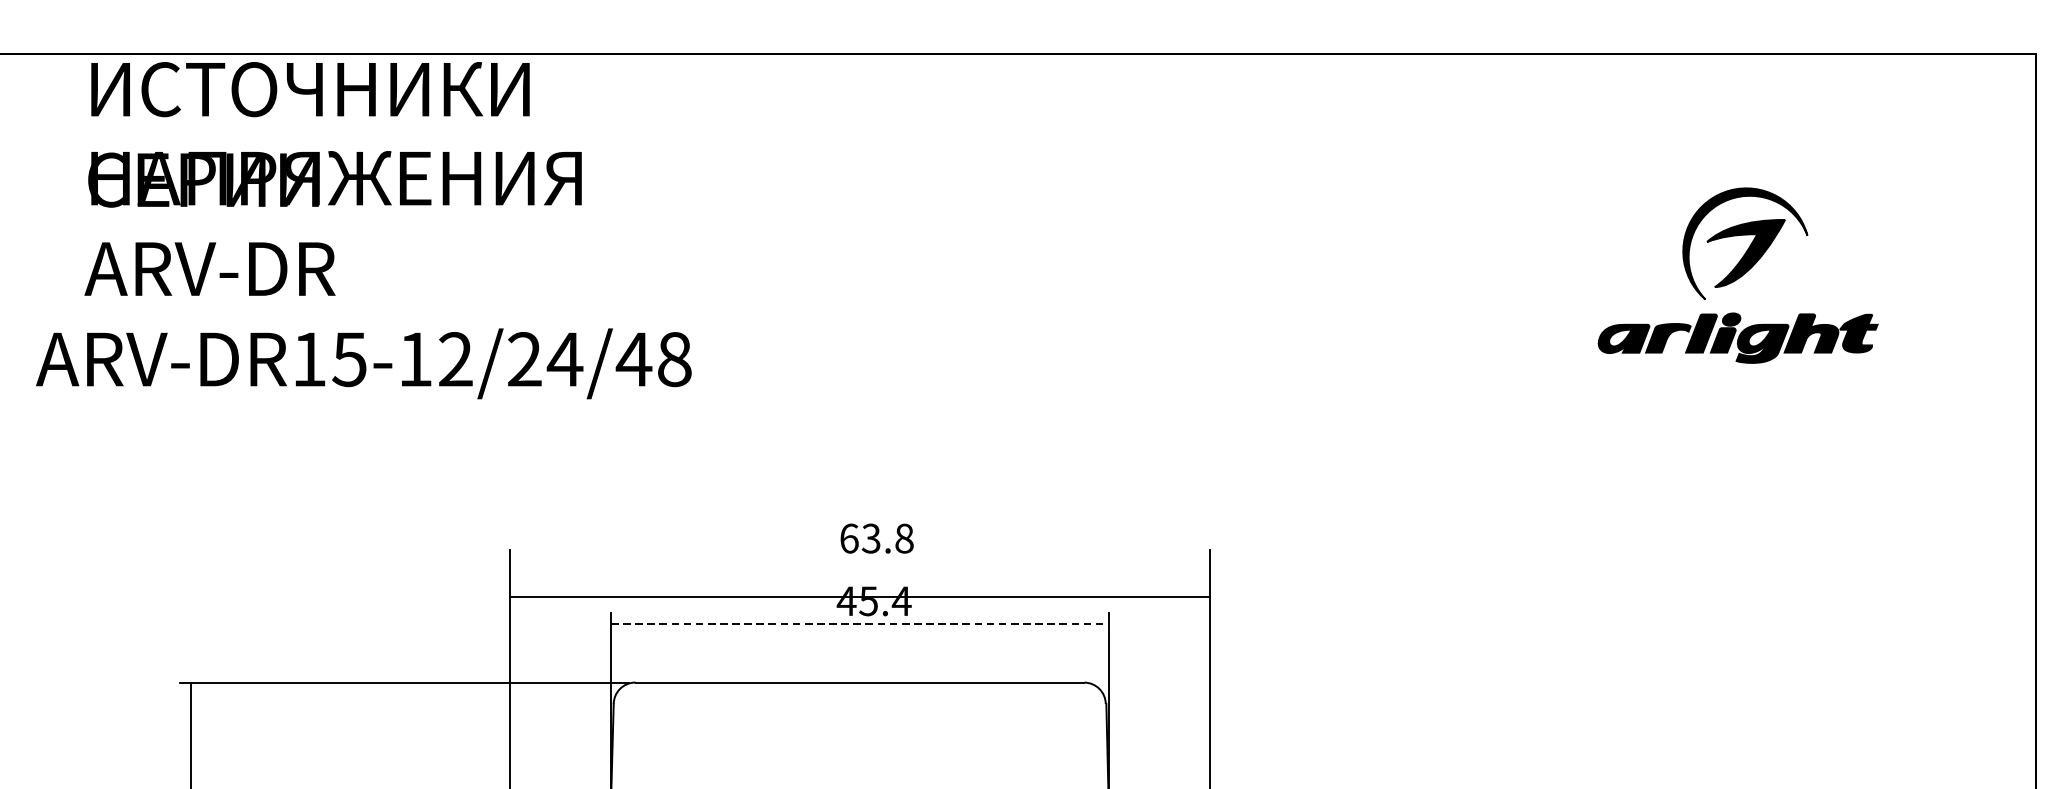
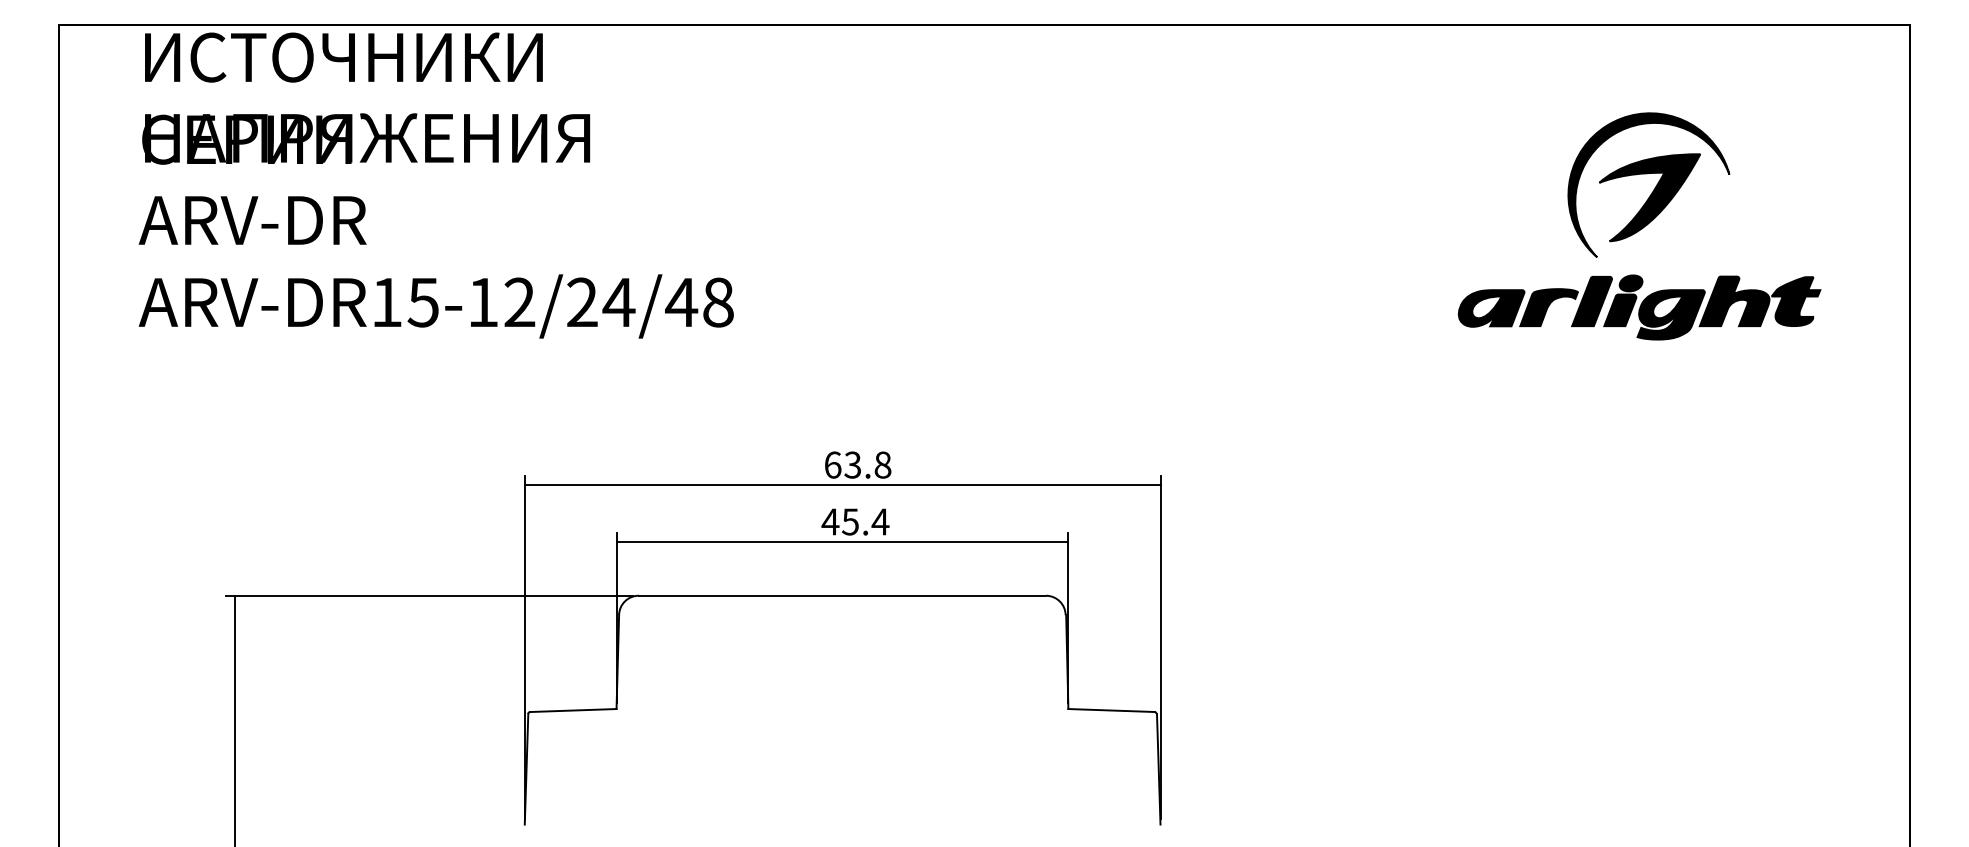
part: (1738, 275) -> (1639, 226), size x1.43
text: (362, 363) -> (435, 306), moved
line: (859, 597) -> (842, 485), moved
line: (859, 623) -> (842, 542), dashed -> solid

